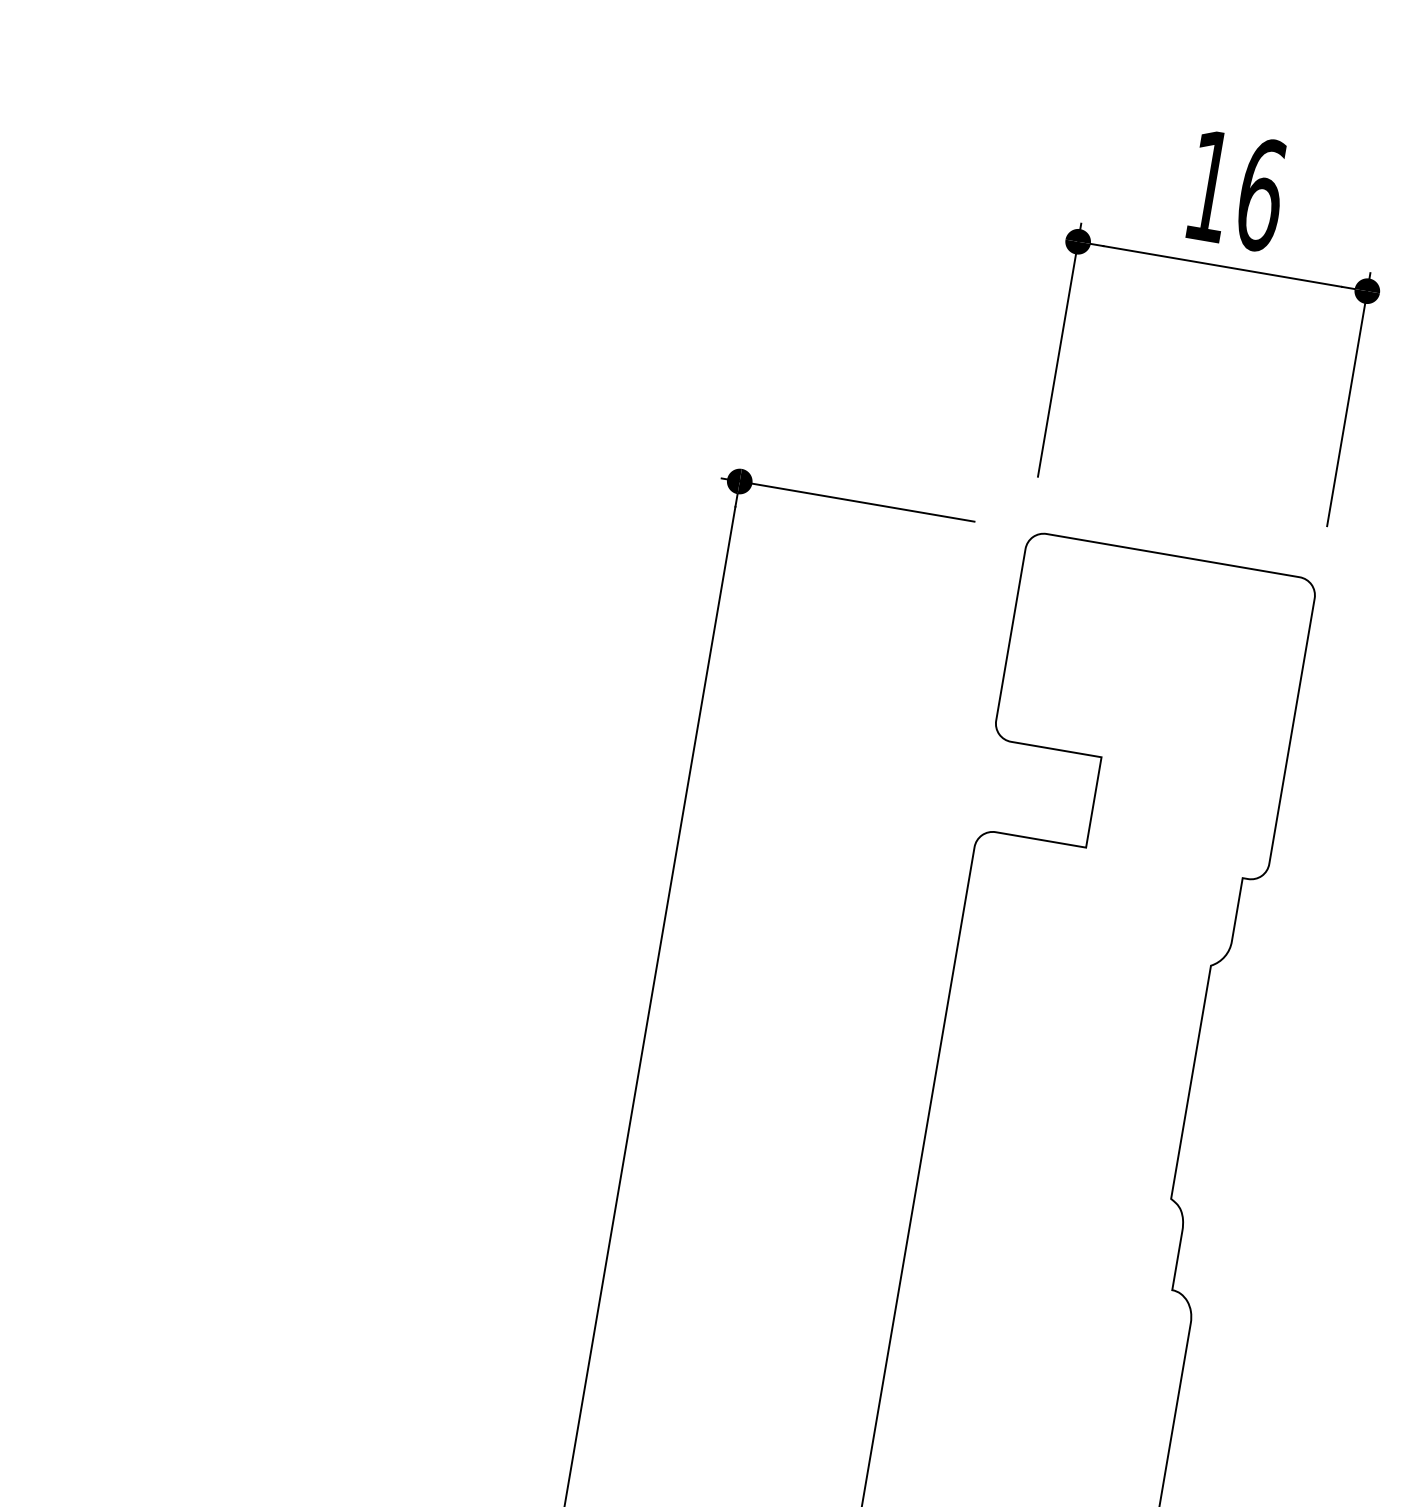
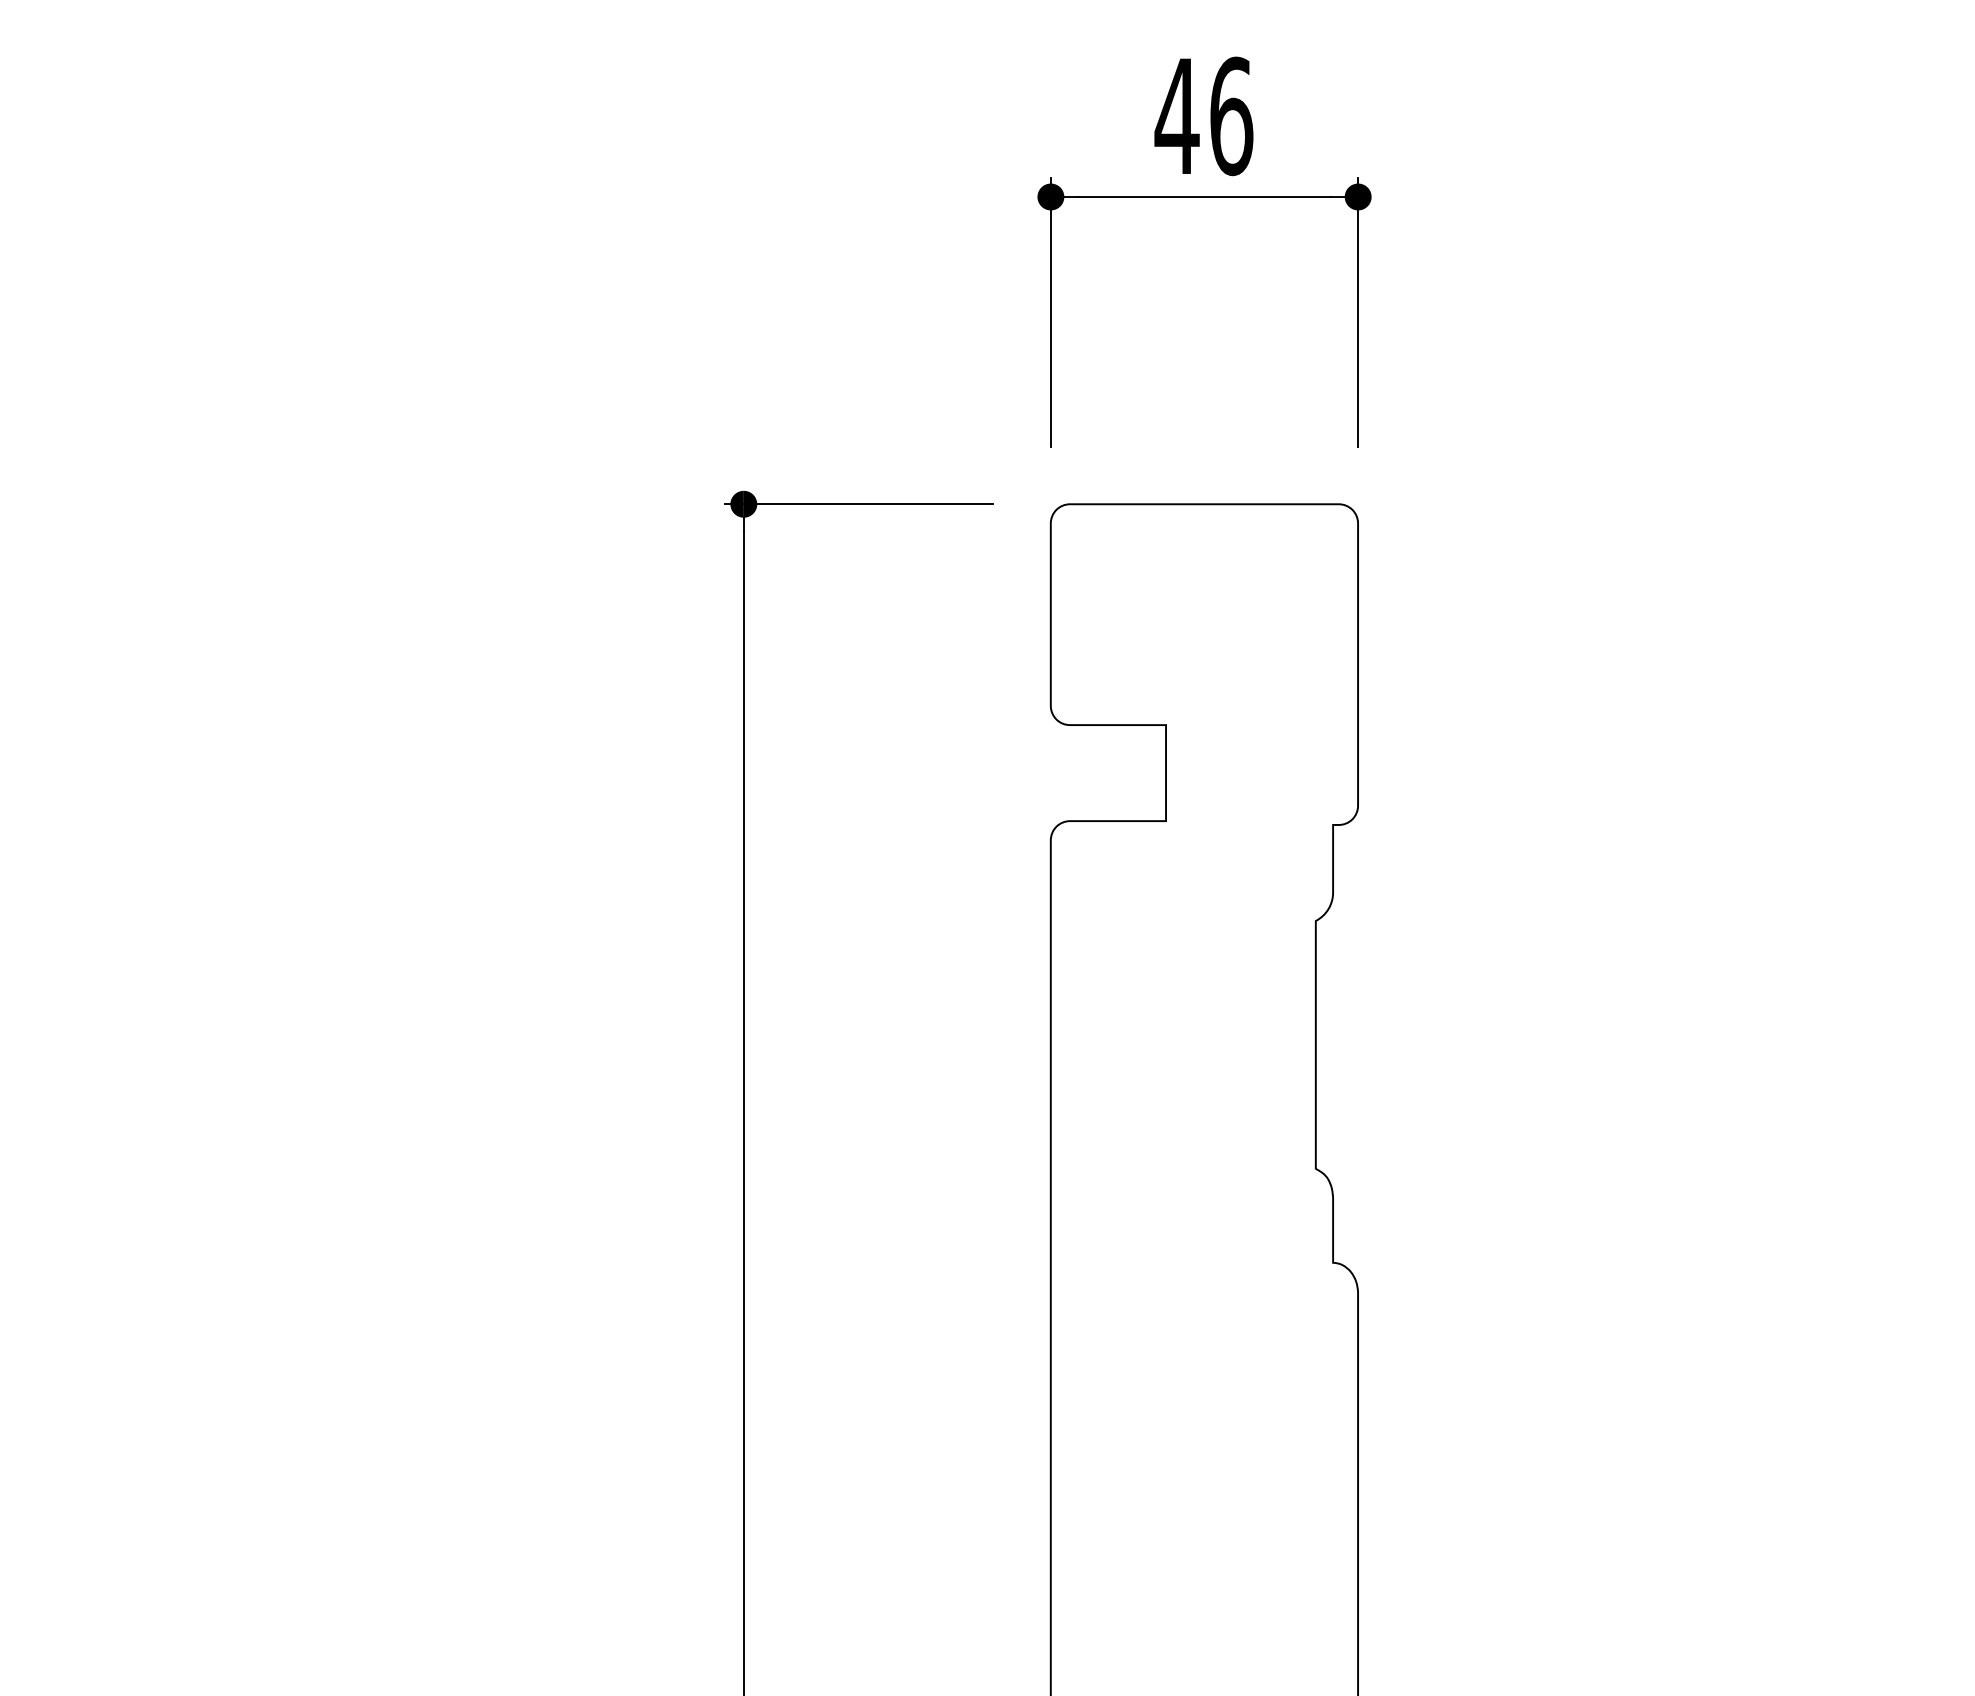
text: (1209, 185) -> (1176, 115), 16 -> 46

